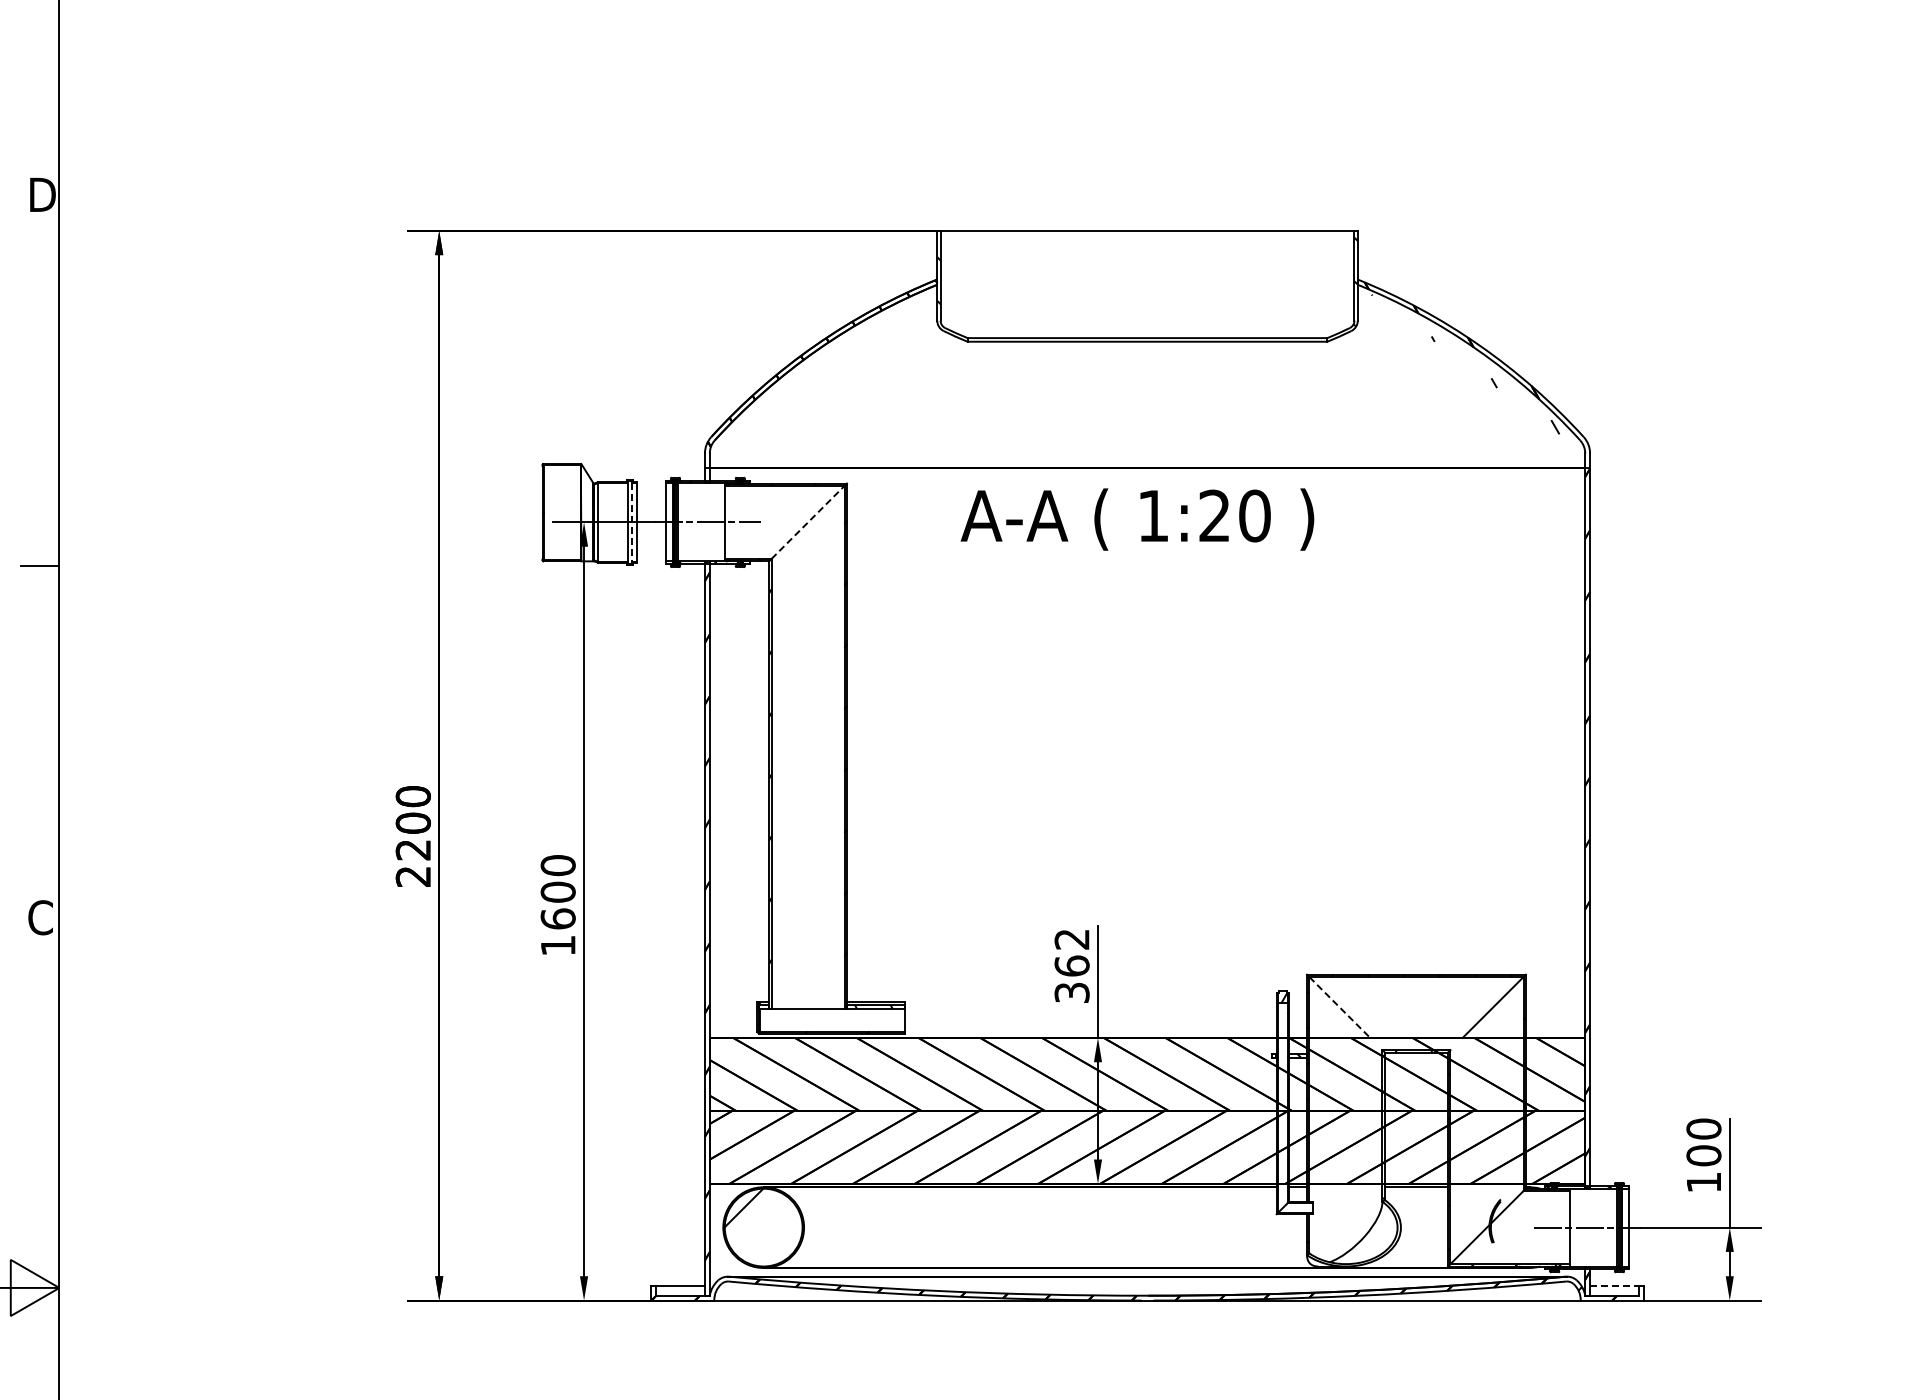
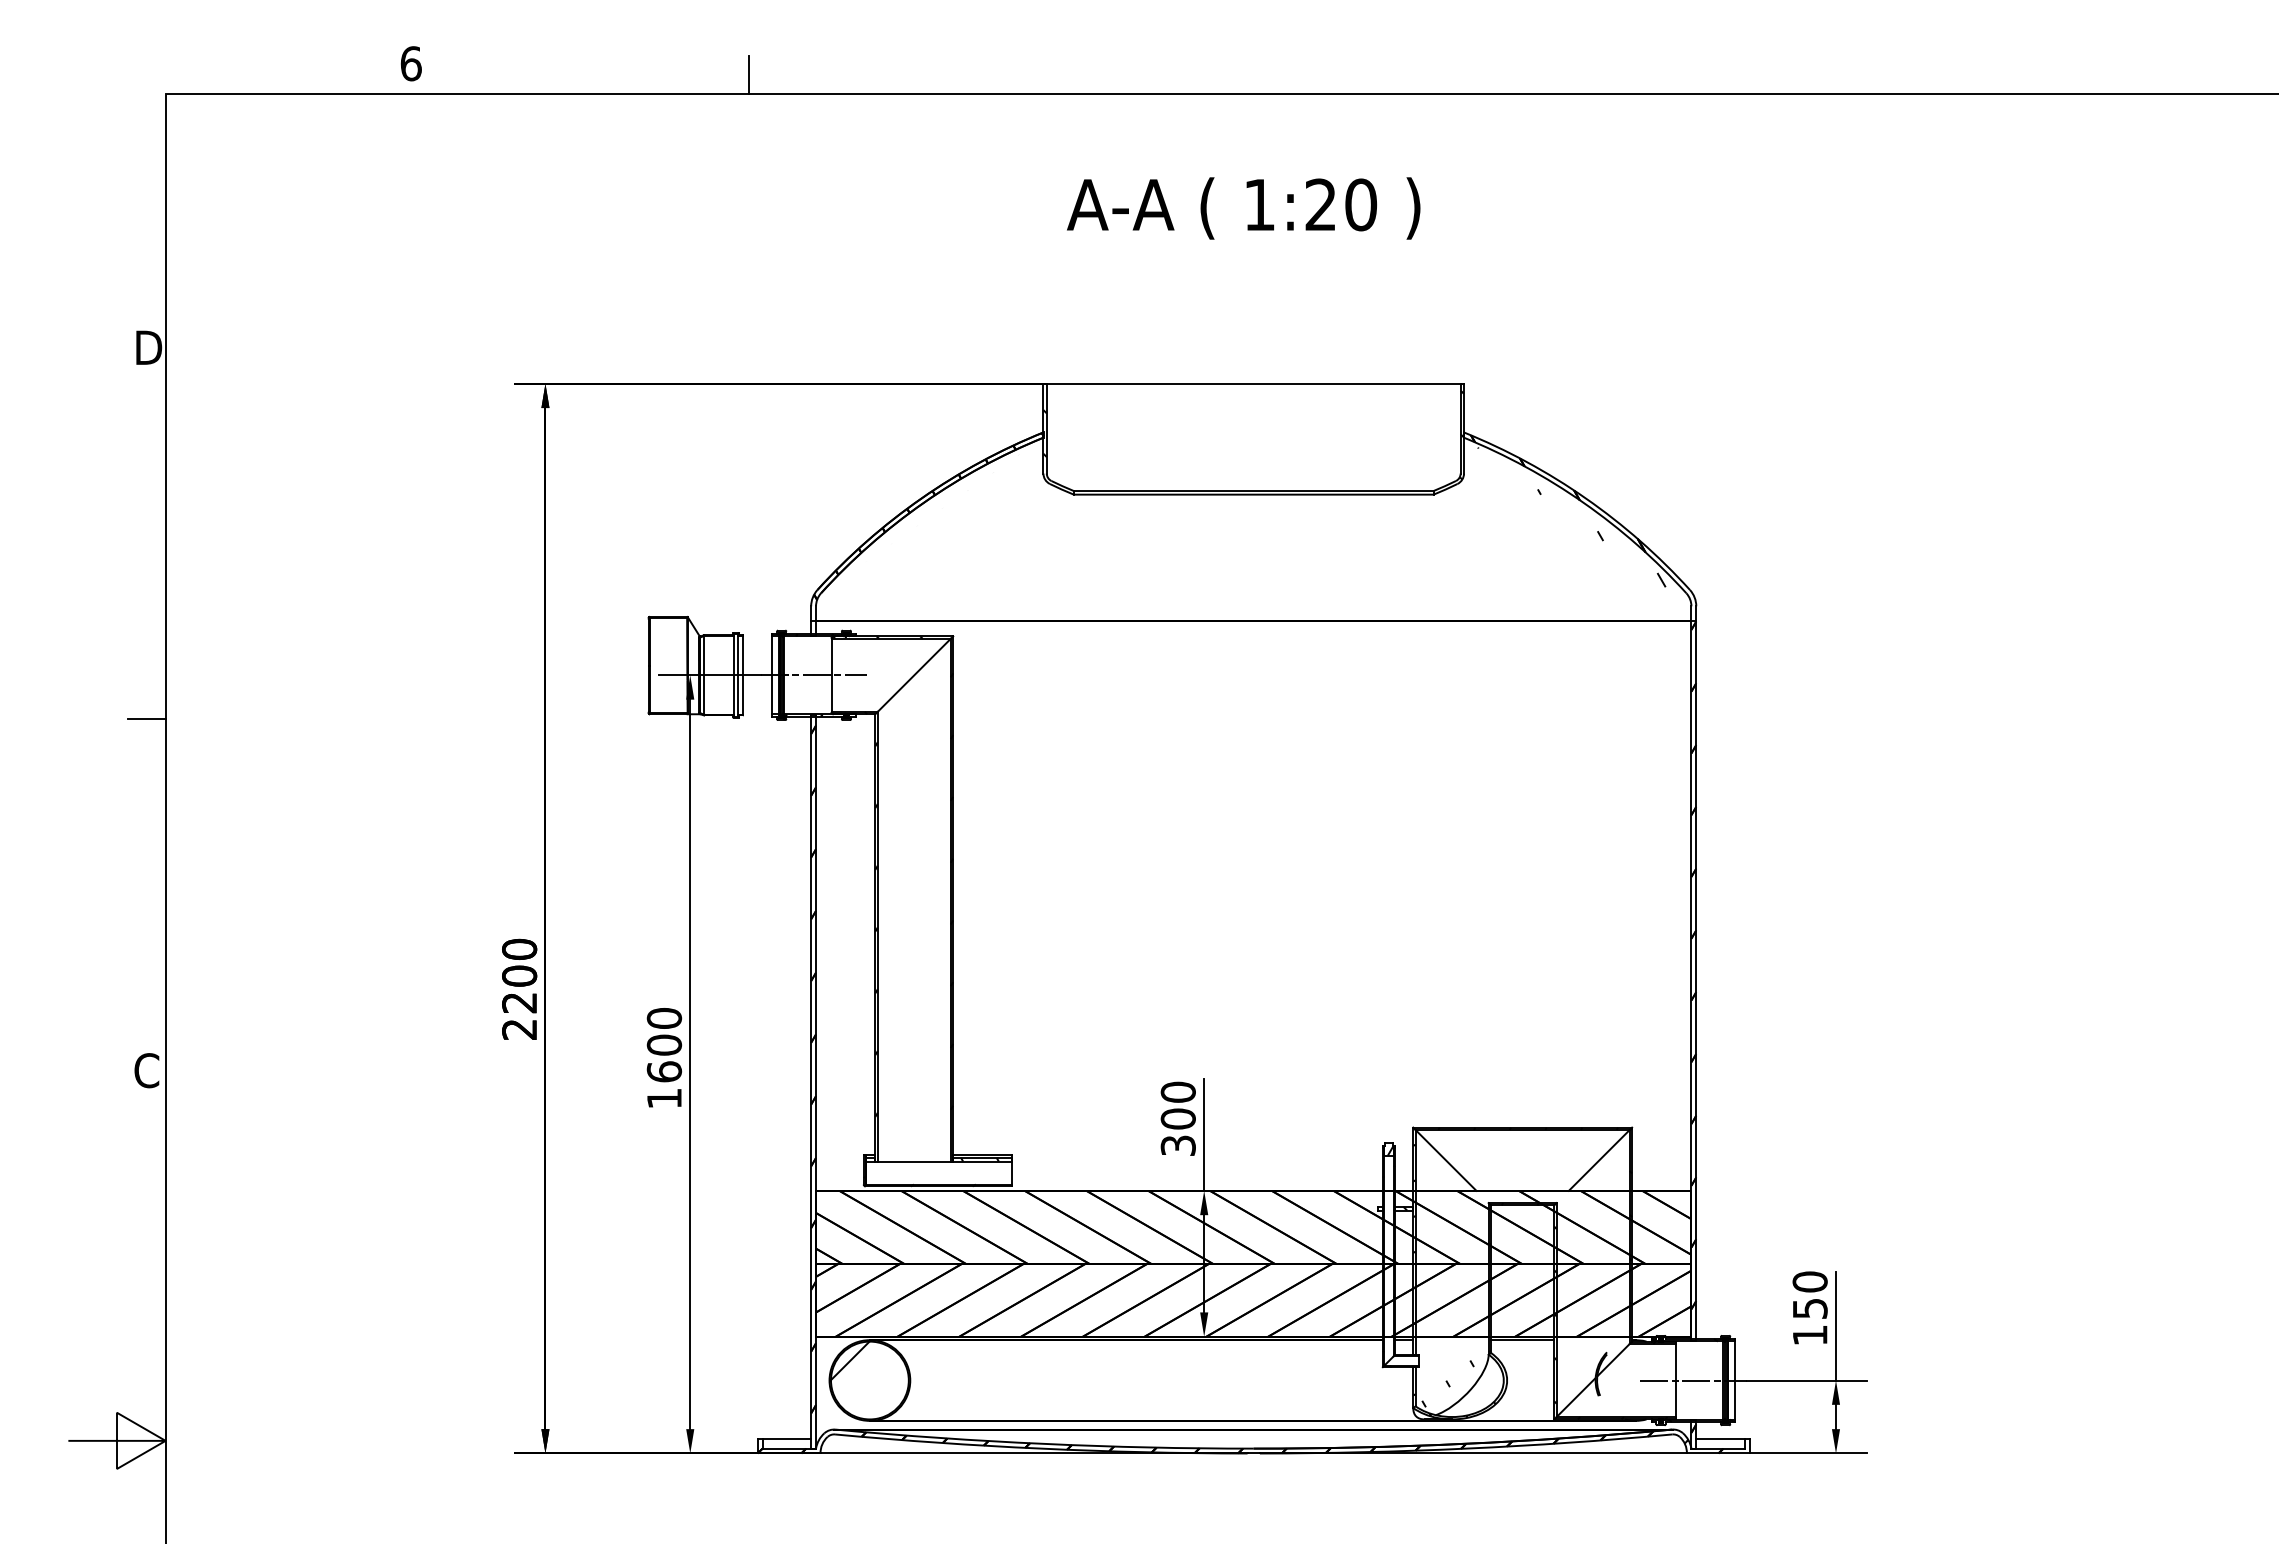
text: (1137, 519) -> (1243, 208), moved
line: (632, 522) -> (738, 675), dashed -> solid
line: (808, 522) -> (914, 675), dashed -> solid
text: (1071, 952) -> (1177, 1105), 362 -> 300
line: (1340, 1007) -> (1446, 1160), dashed -> solid
text: (1703, 1155) -> (1809, 1308), 100 -> 150
hatch: (1352, 1235) -> (1458, 1388), added
line: (1615, 1285) -> (1721, 1438), dashed -> solid

